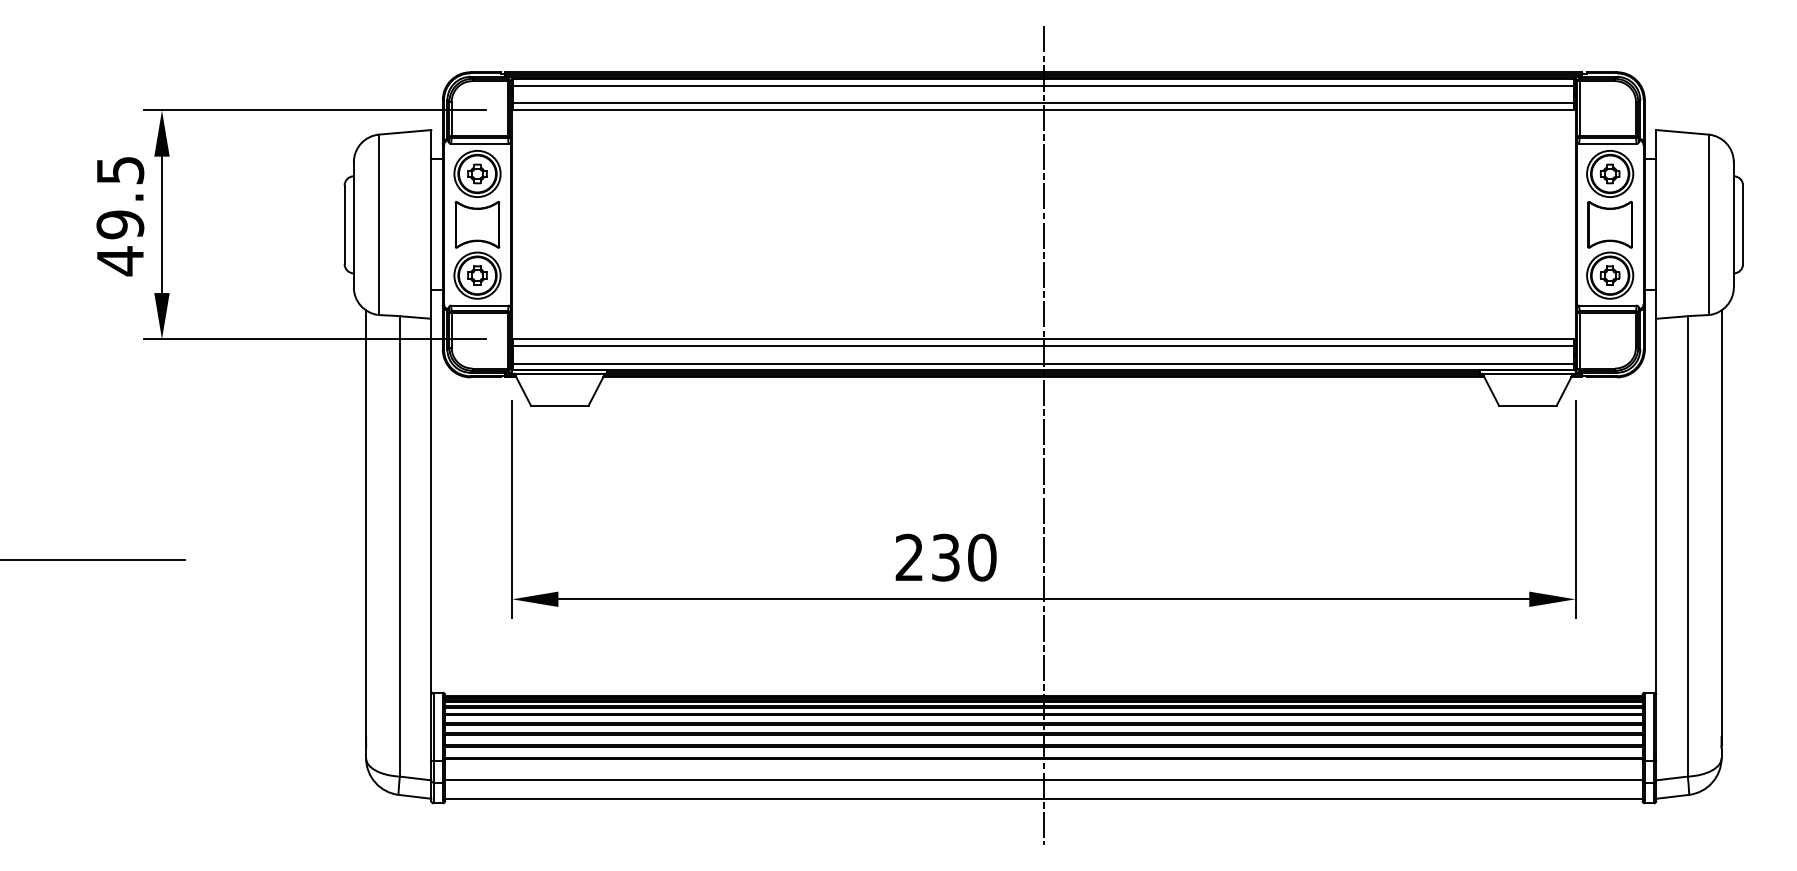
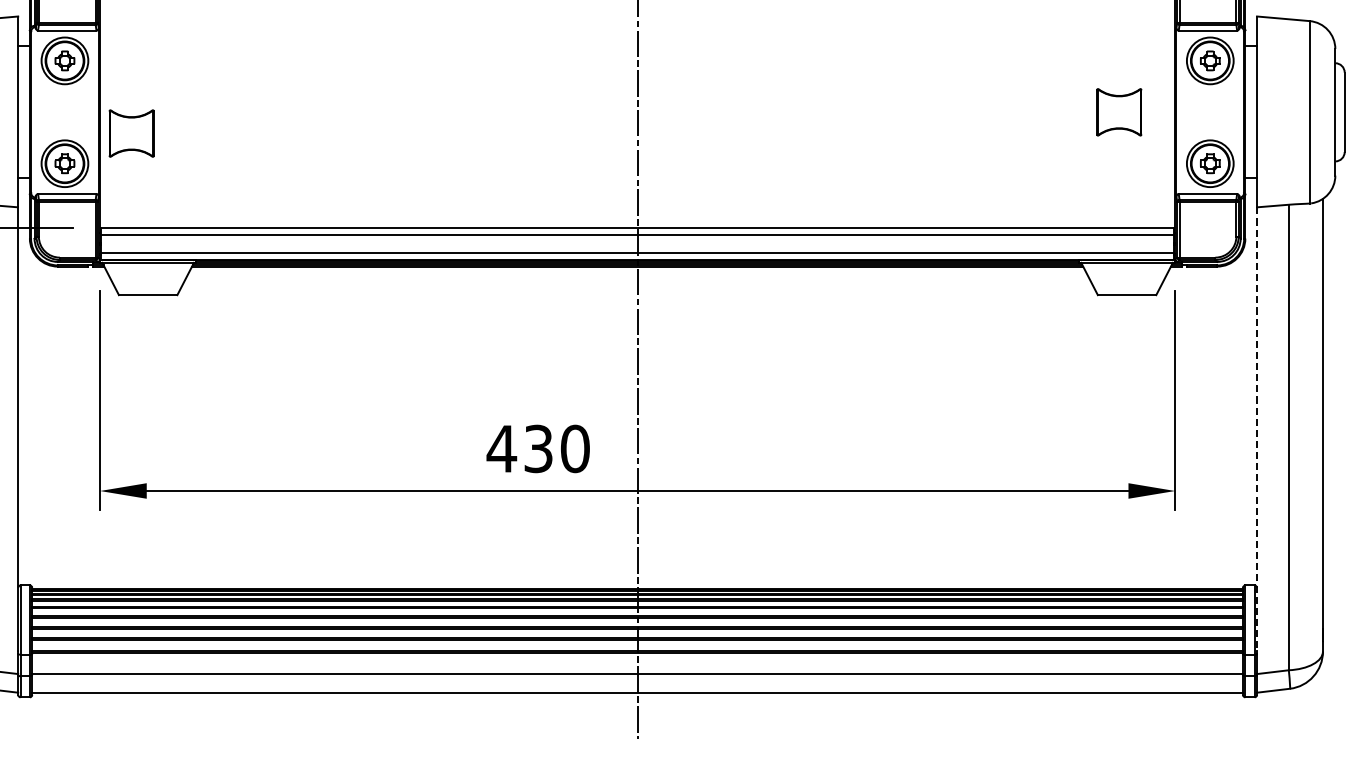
part: (477, 224) -> (131, 133), moved
part: (1609, 224) -> (1118, 111), moved
line: (1656, 538) -> (1257, 429), solid -> dashed
text: (909, 556) -> (501, 447), 230 -> 430

